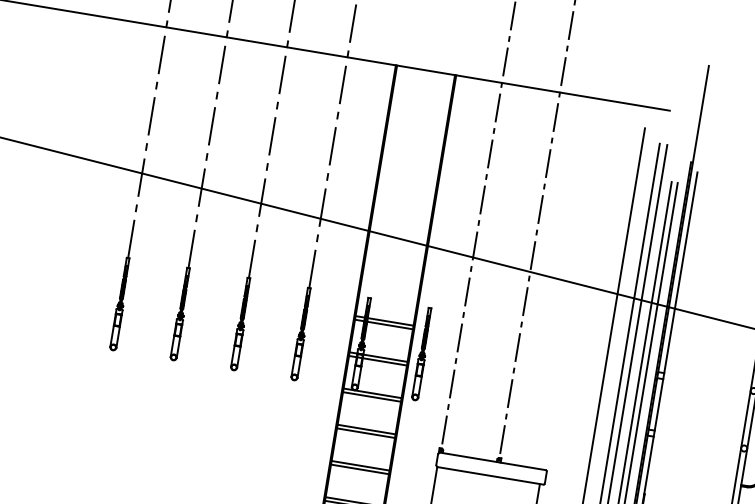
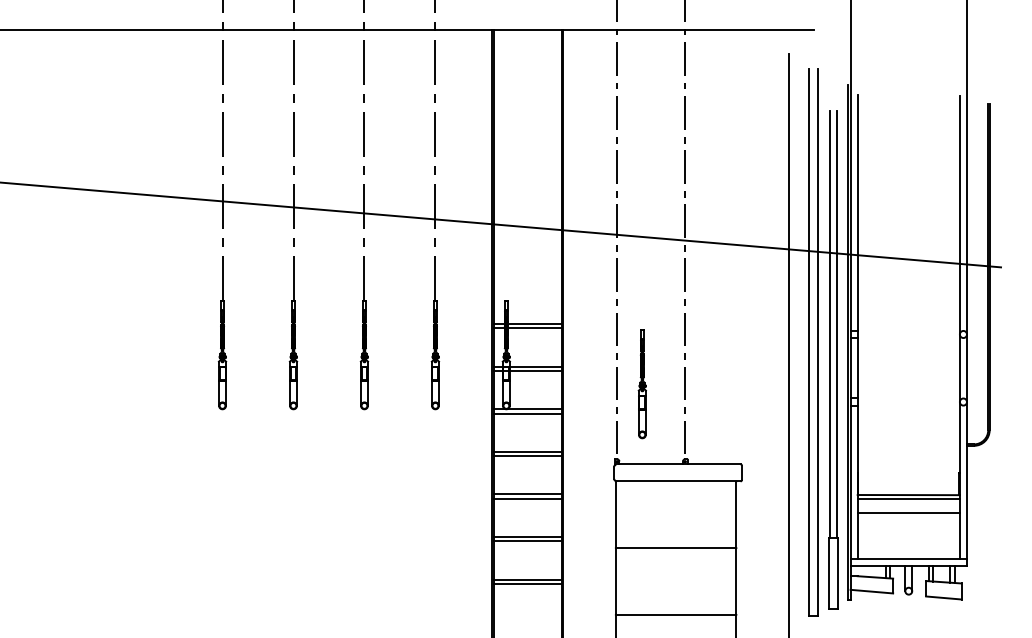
part: (421, 354) -> (641, 384), moved

